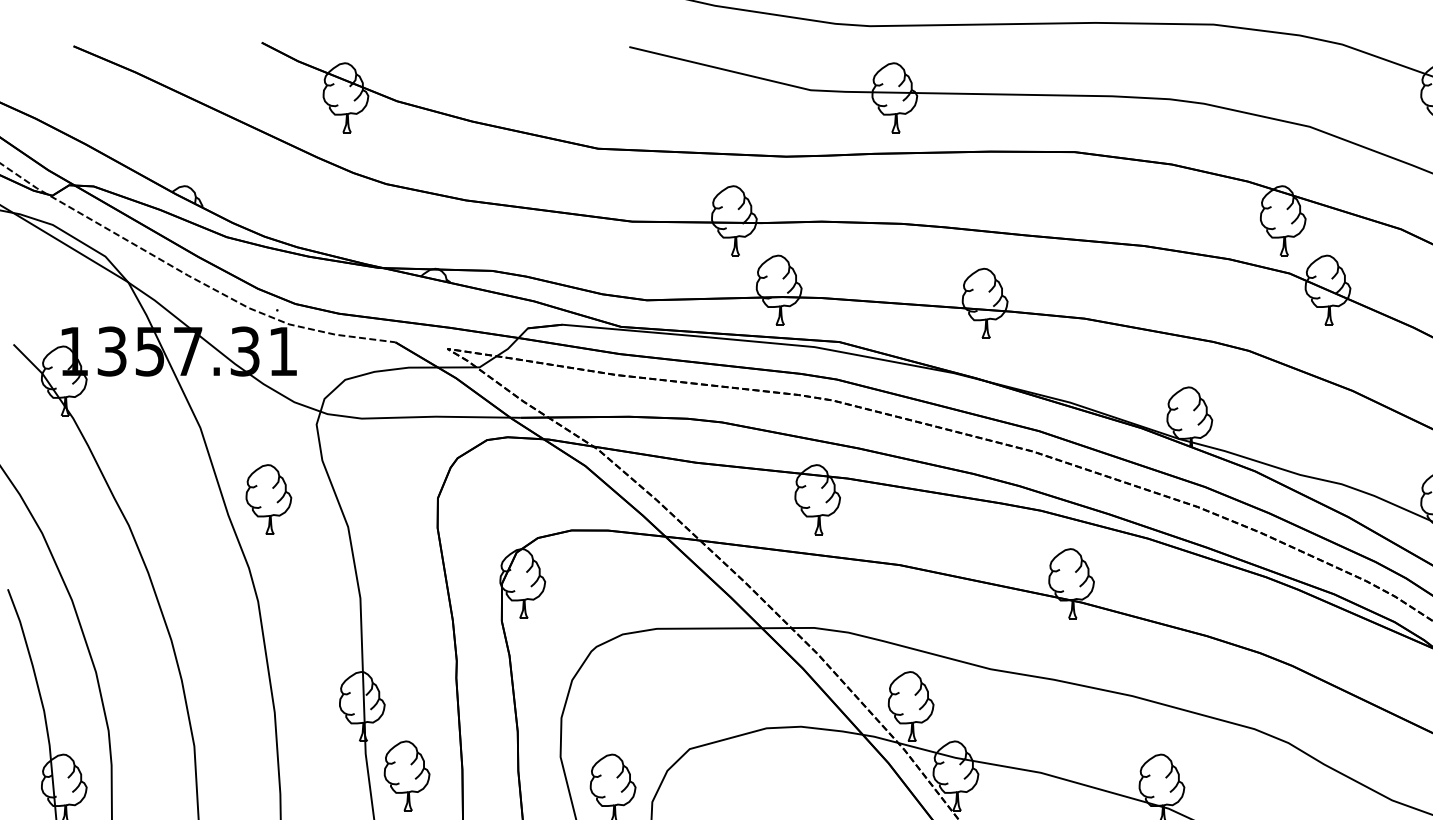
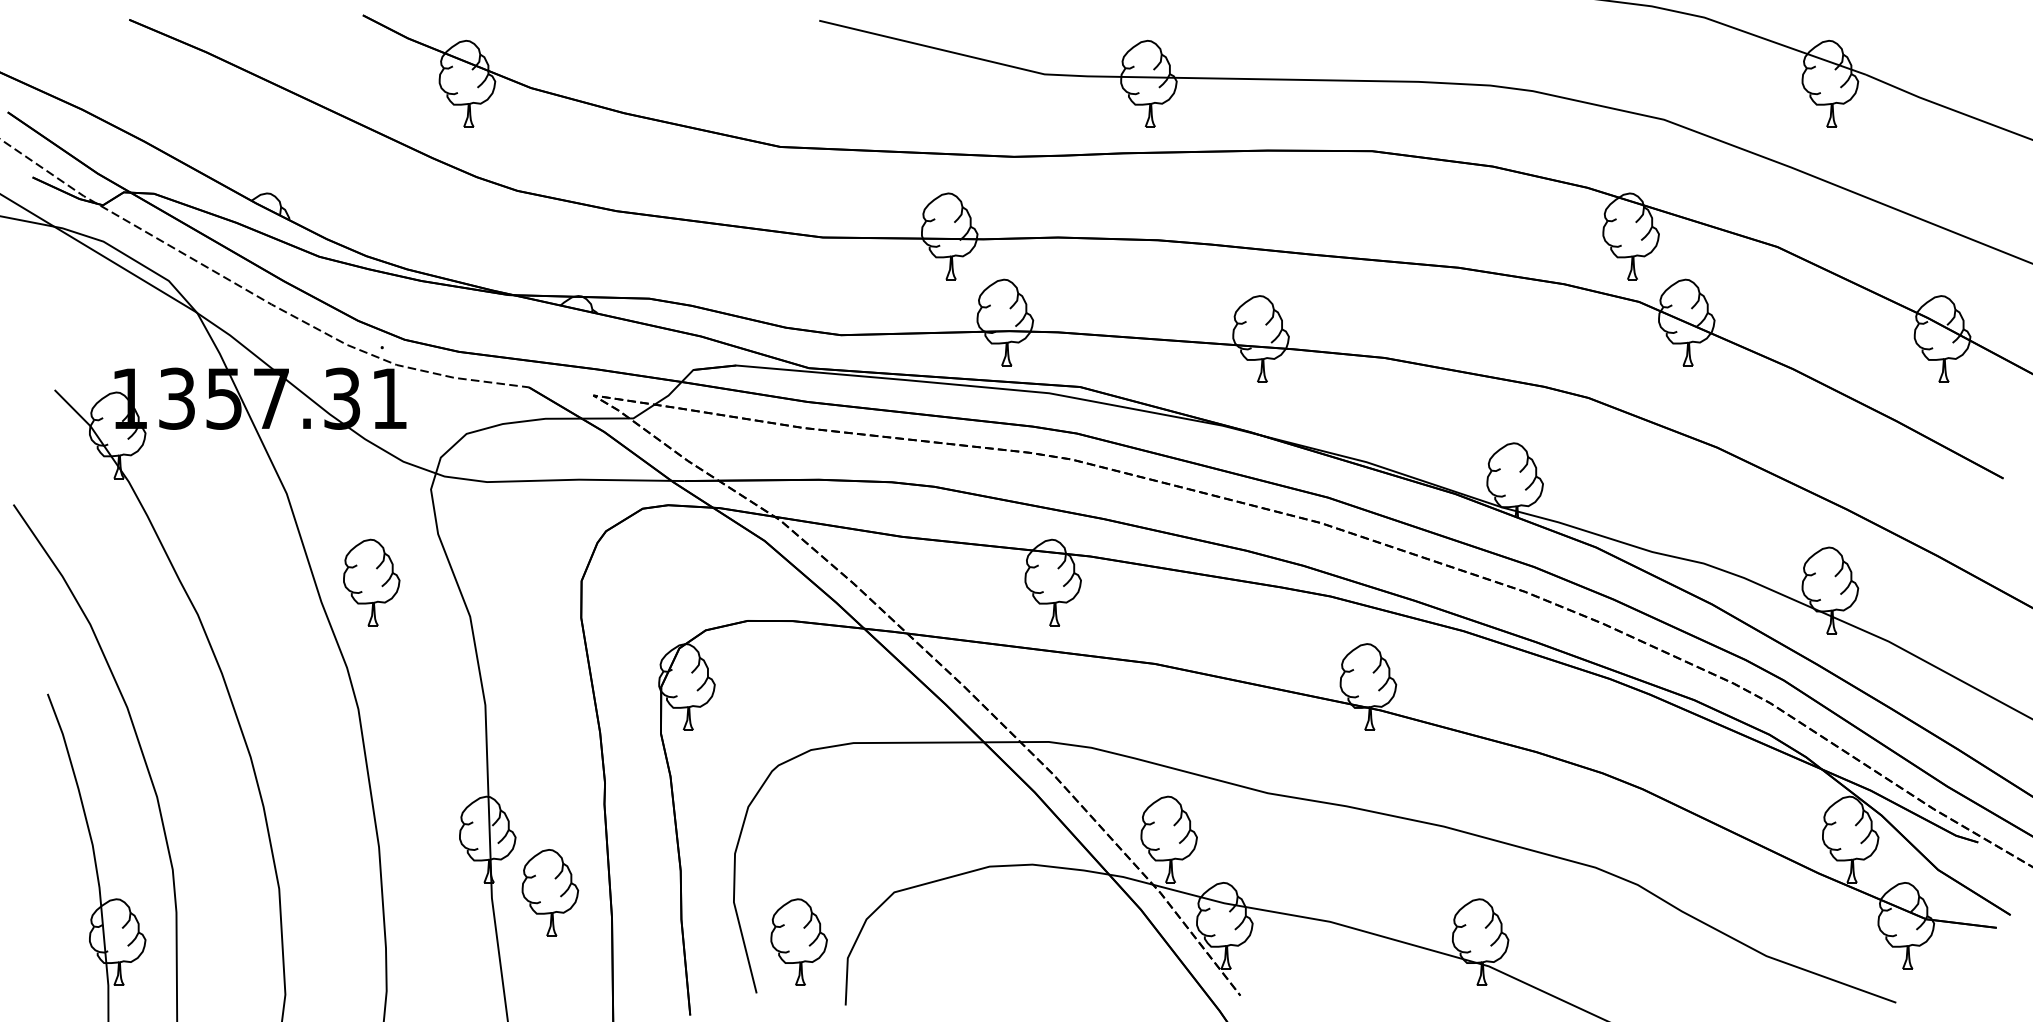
part: (407, 775) -> (550, 892), moved

